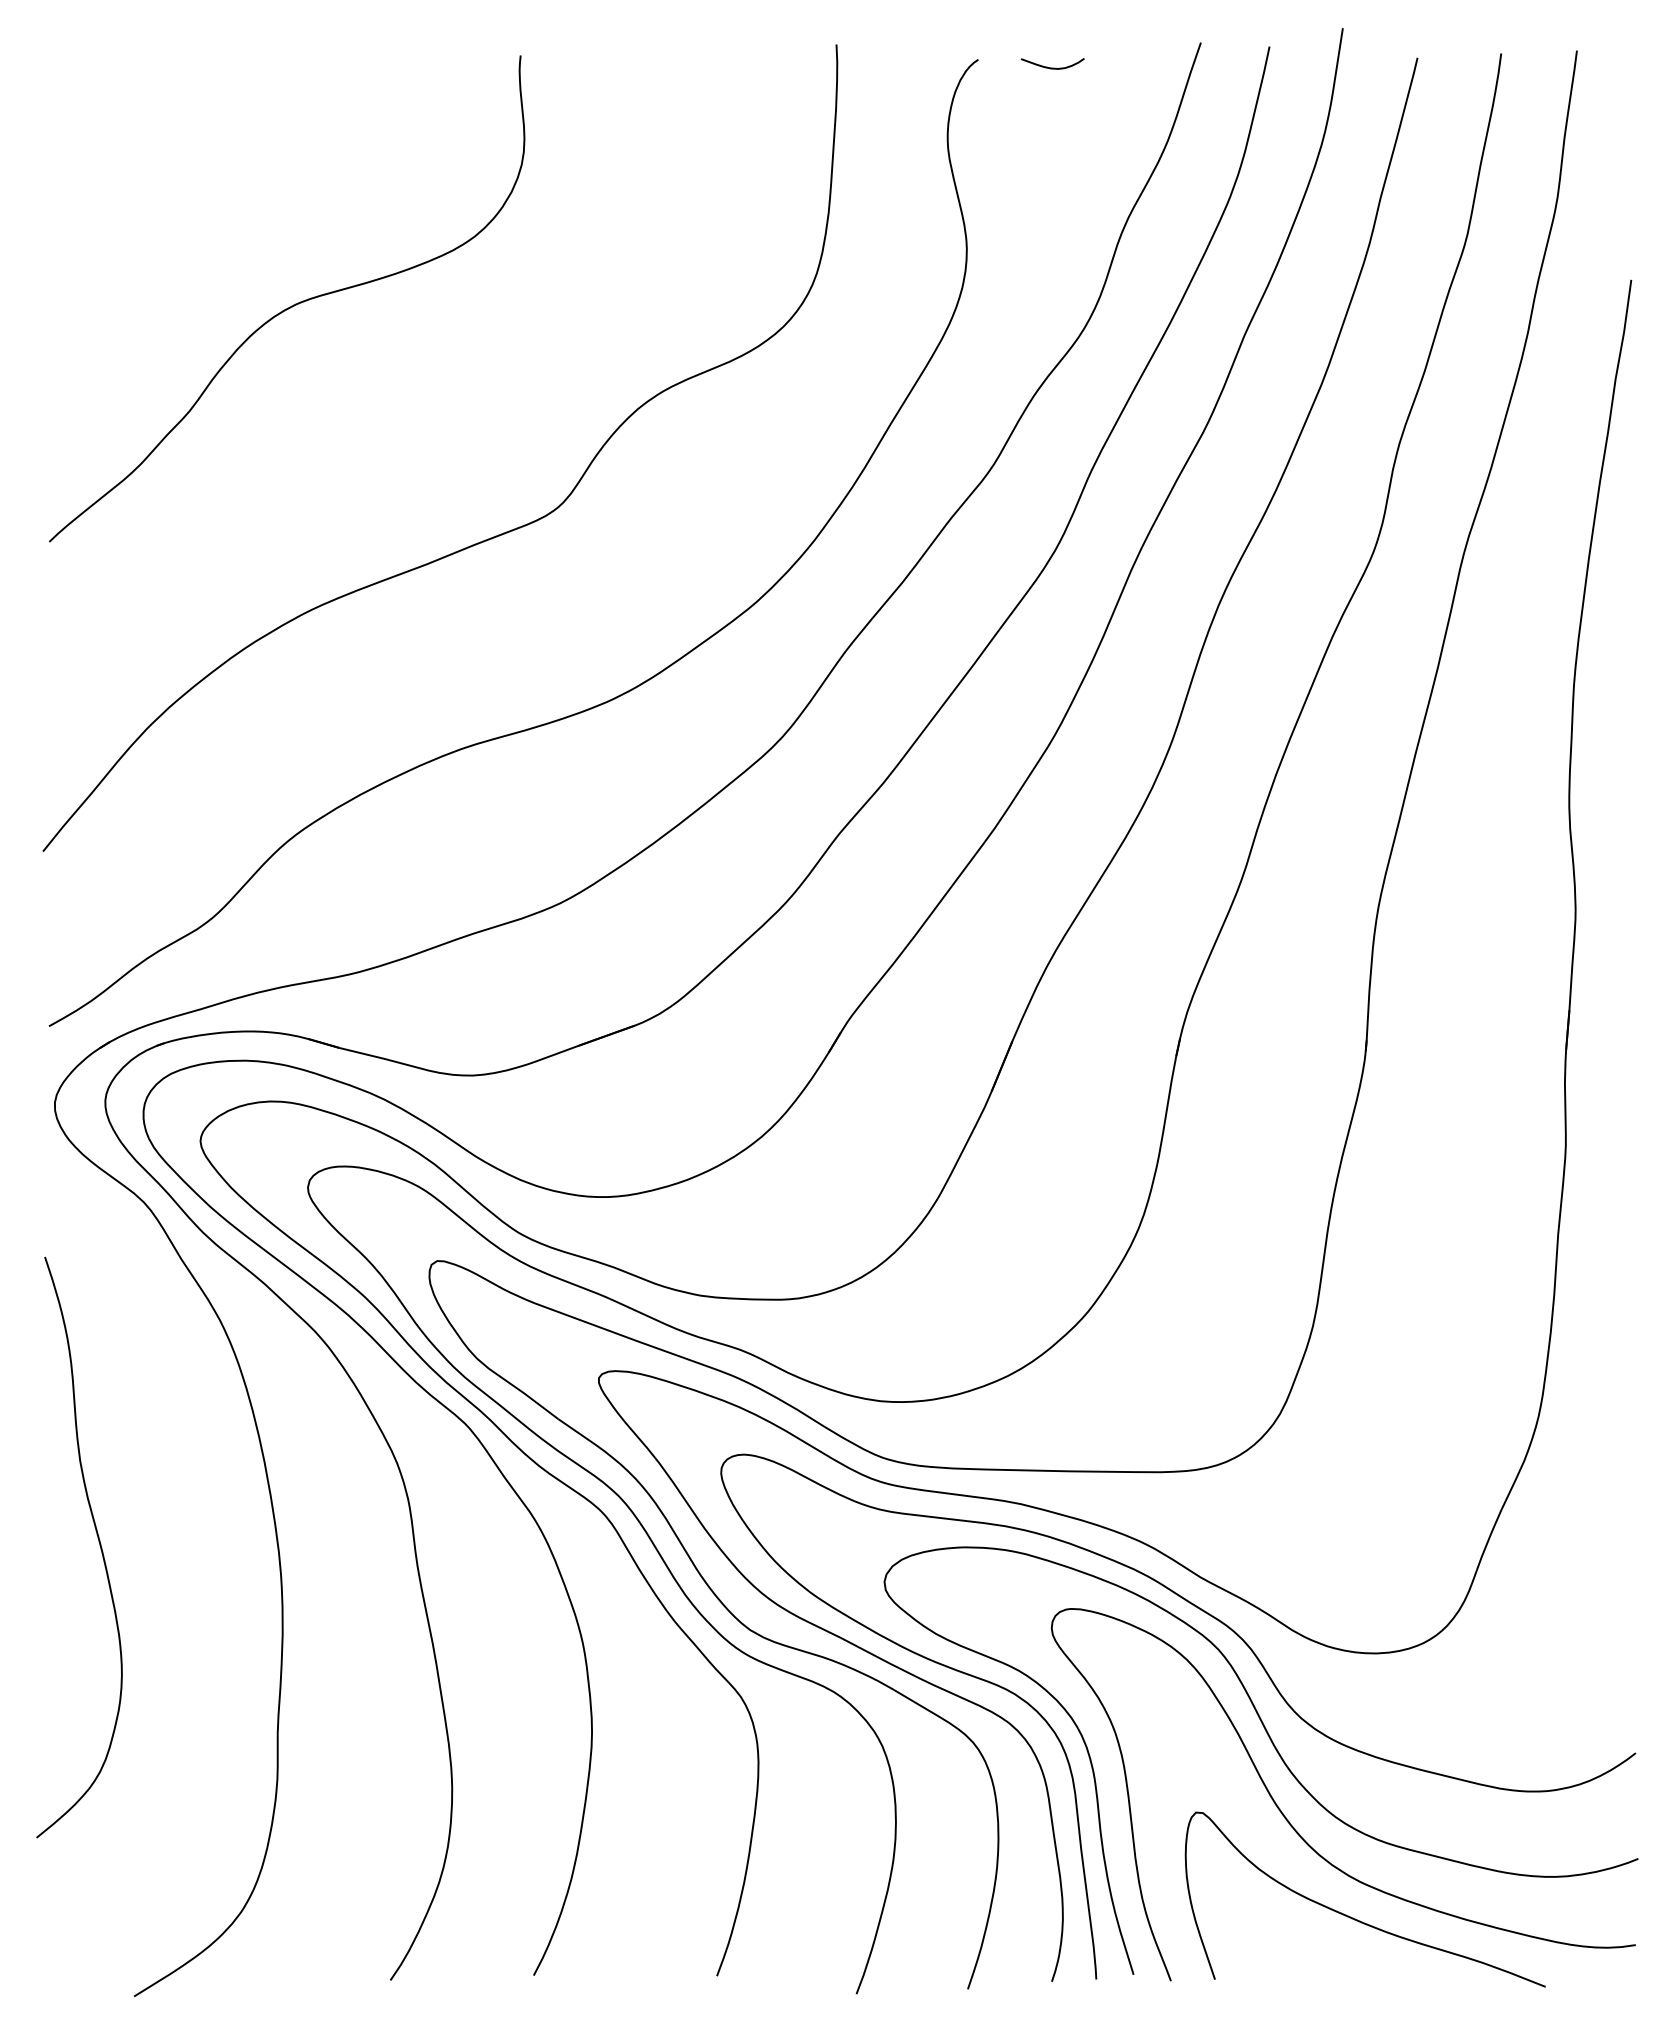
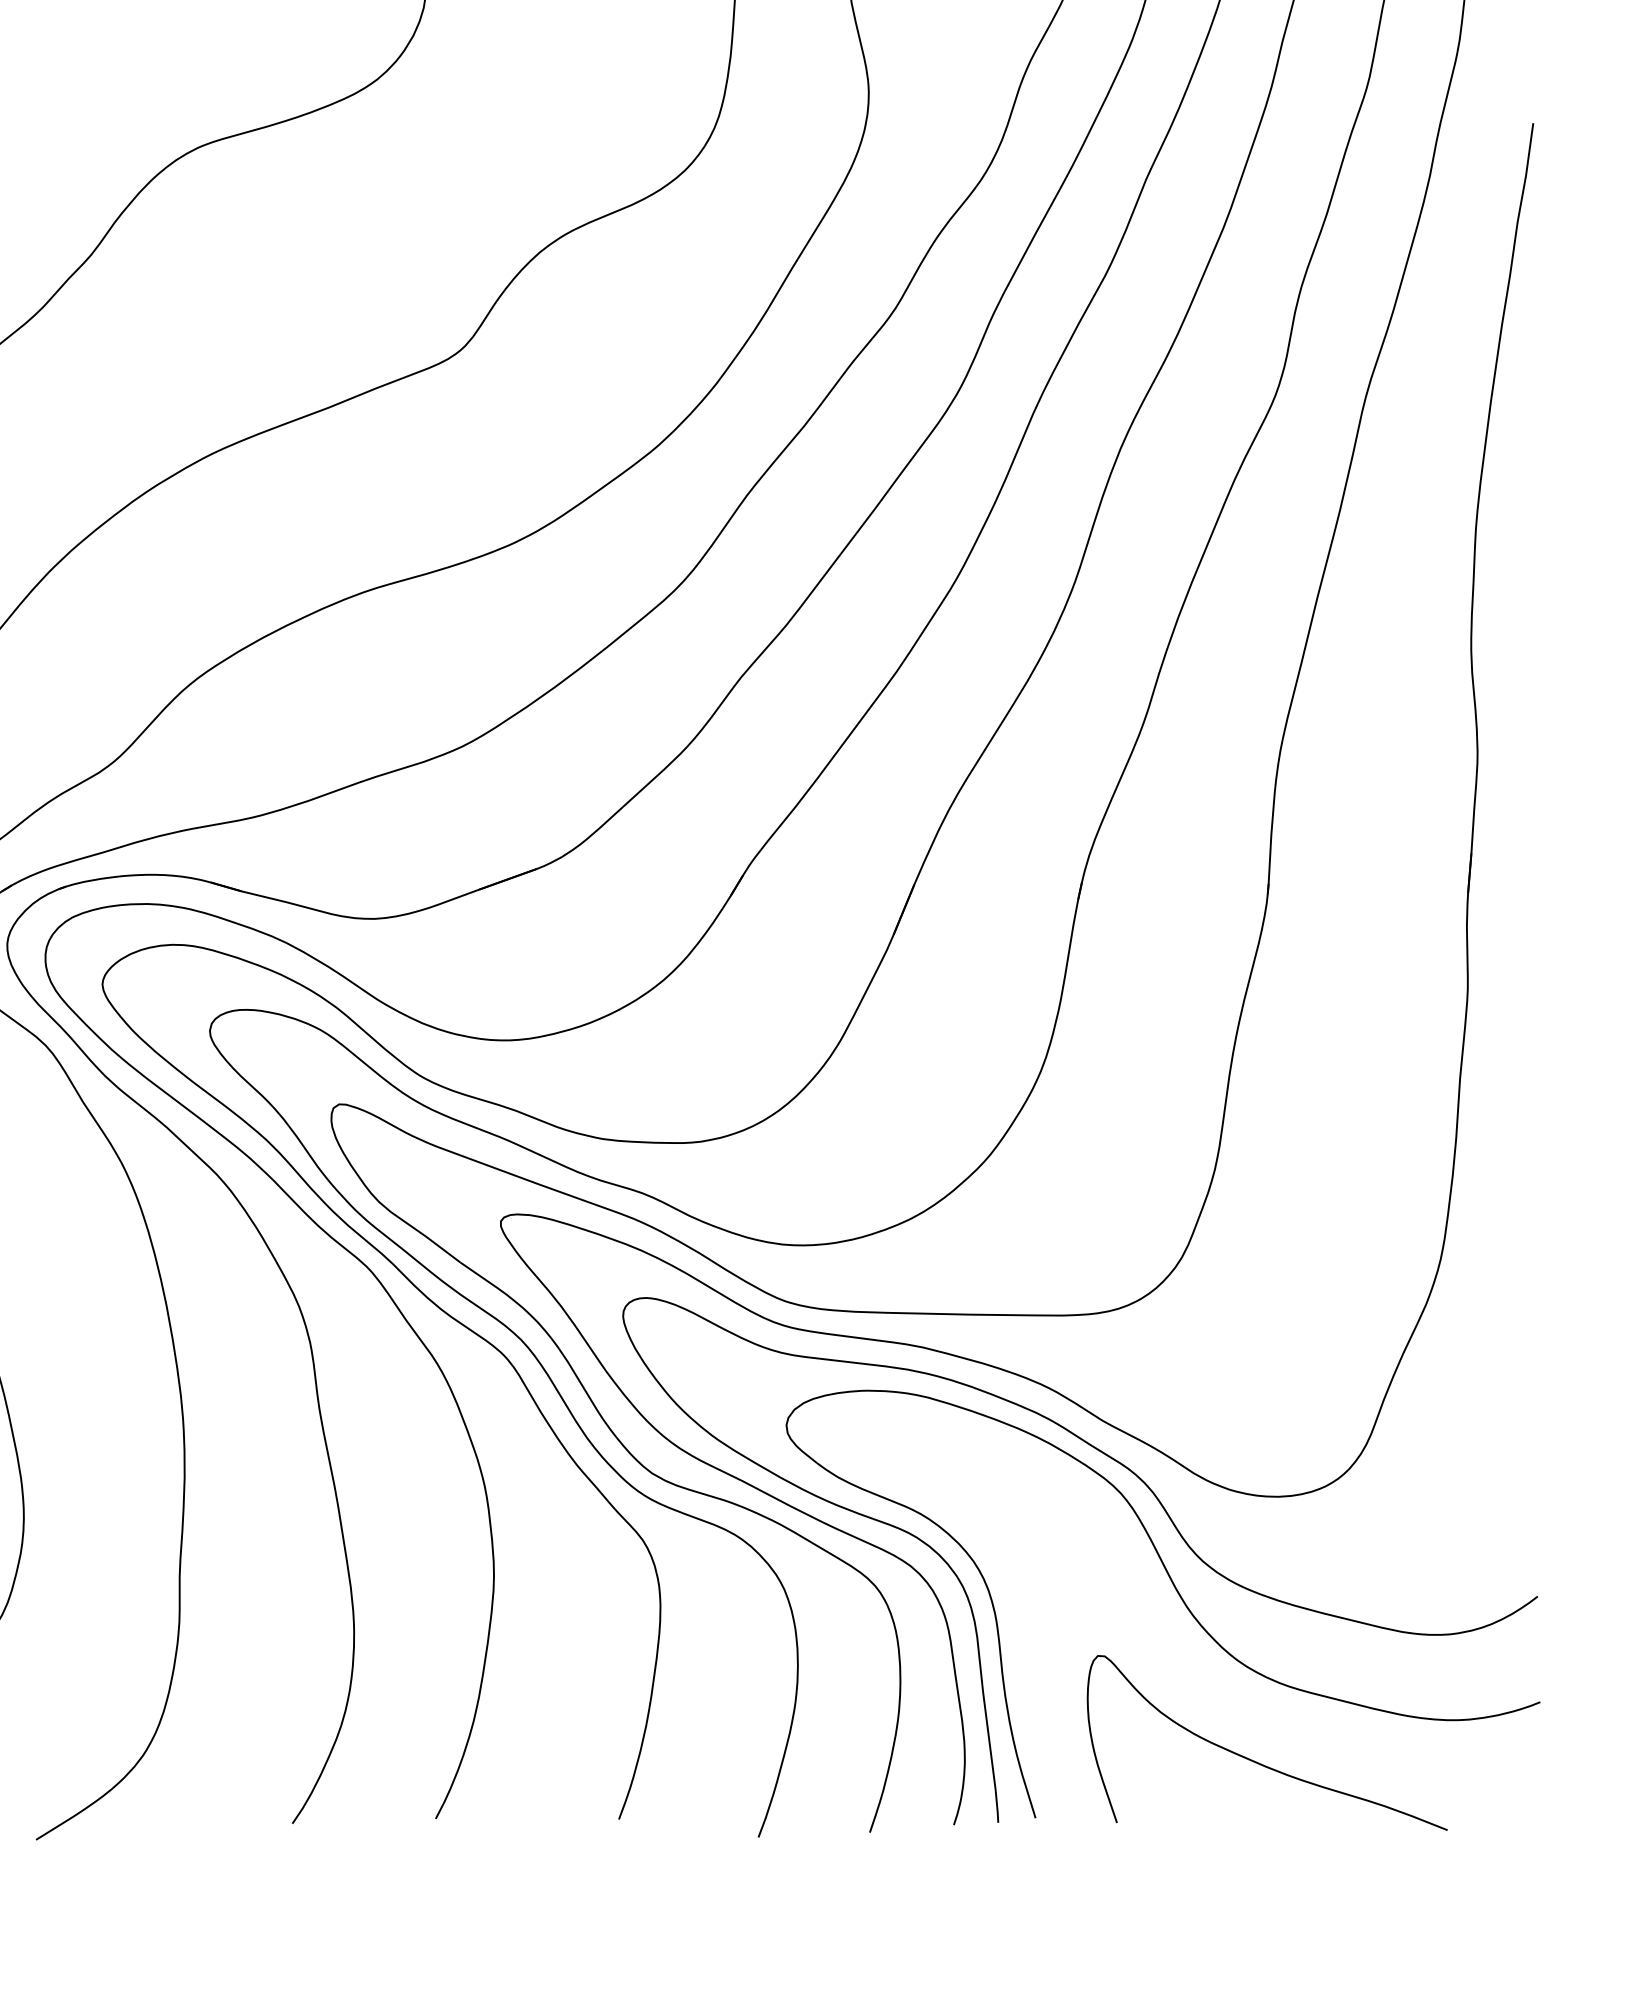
curve: (1300, 1834) -> (1202, 1677), removed

